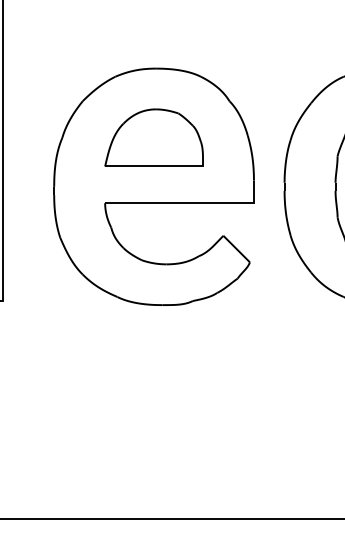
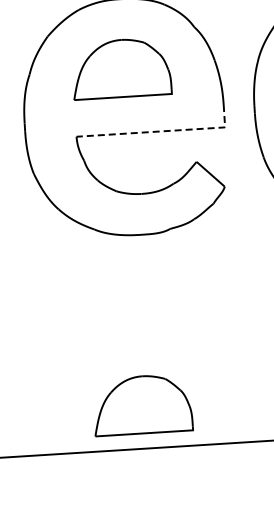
line: (191, 203) -> (162, 131), solid -> dashed
part: (153, 474) -> (141, 404), added

